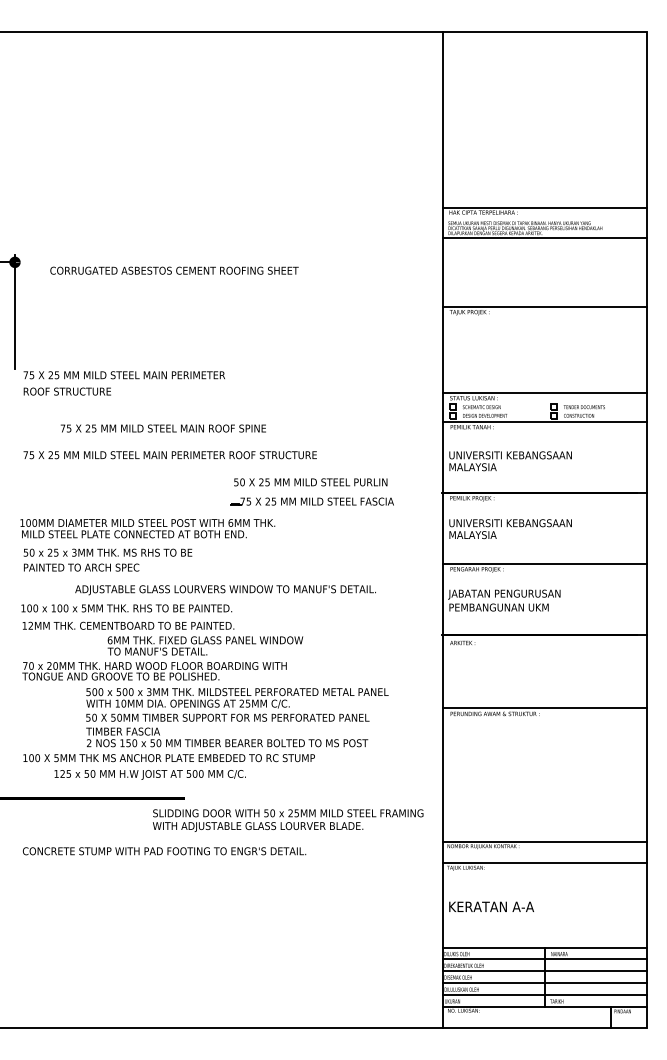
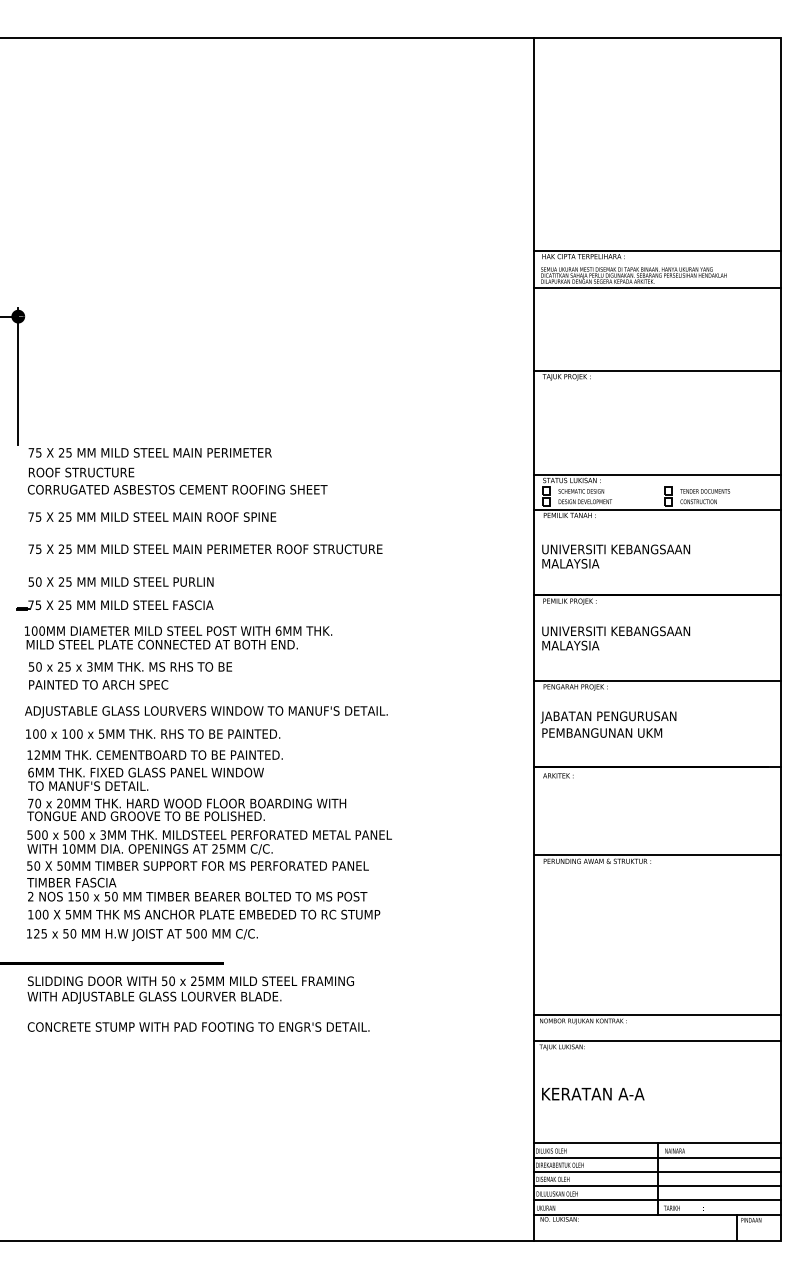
text: (174, 270) -> (177, 489), moved
text: (163, 428) -> (152, 516), moved
text: (310, 481) -> (120, 581), moved
part: (311, 501) -> (114, 605), moved
text: (225, 590) -> (206, 712), moved
text: (205, 645) -> (145, 778), moved
text: (237, 717) -> (209, 865), moved
text: (150, 774) -> (142, 934), moved
text: (287, 820) -> (190, 989), moved

